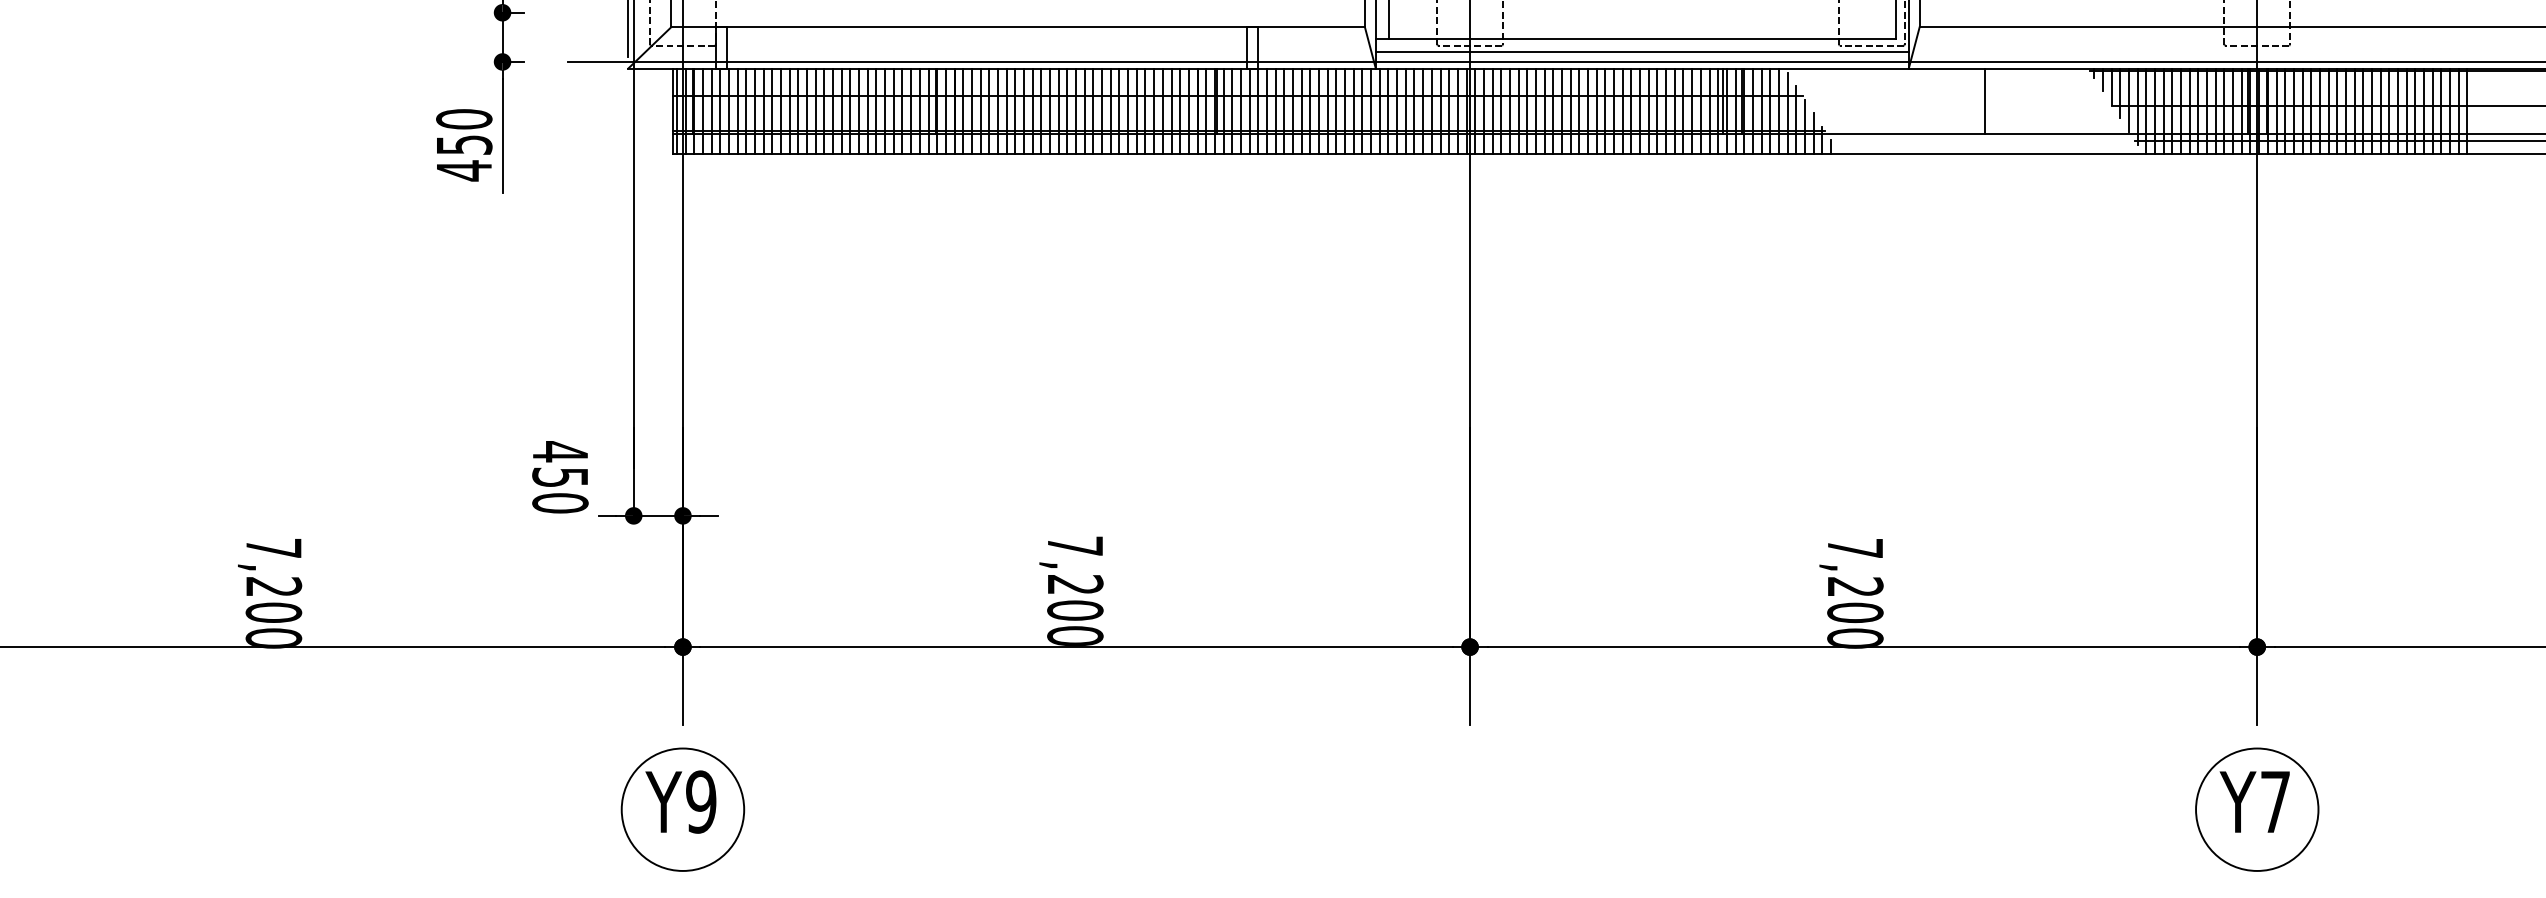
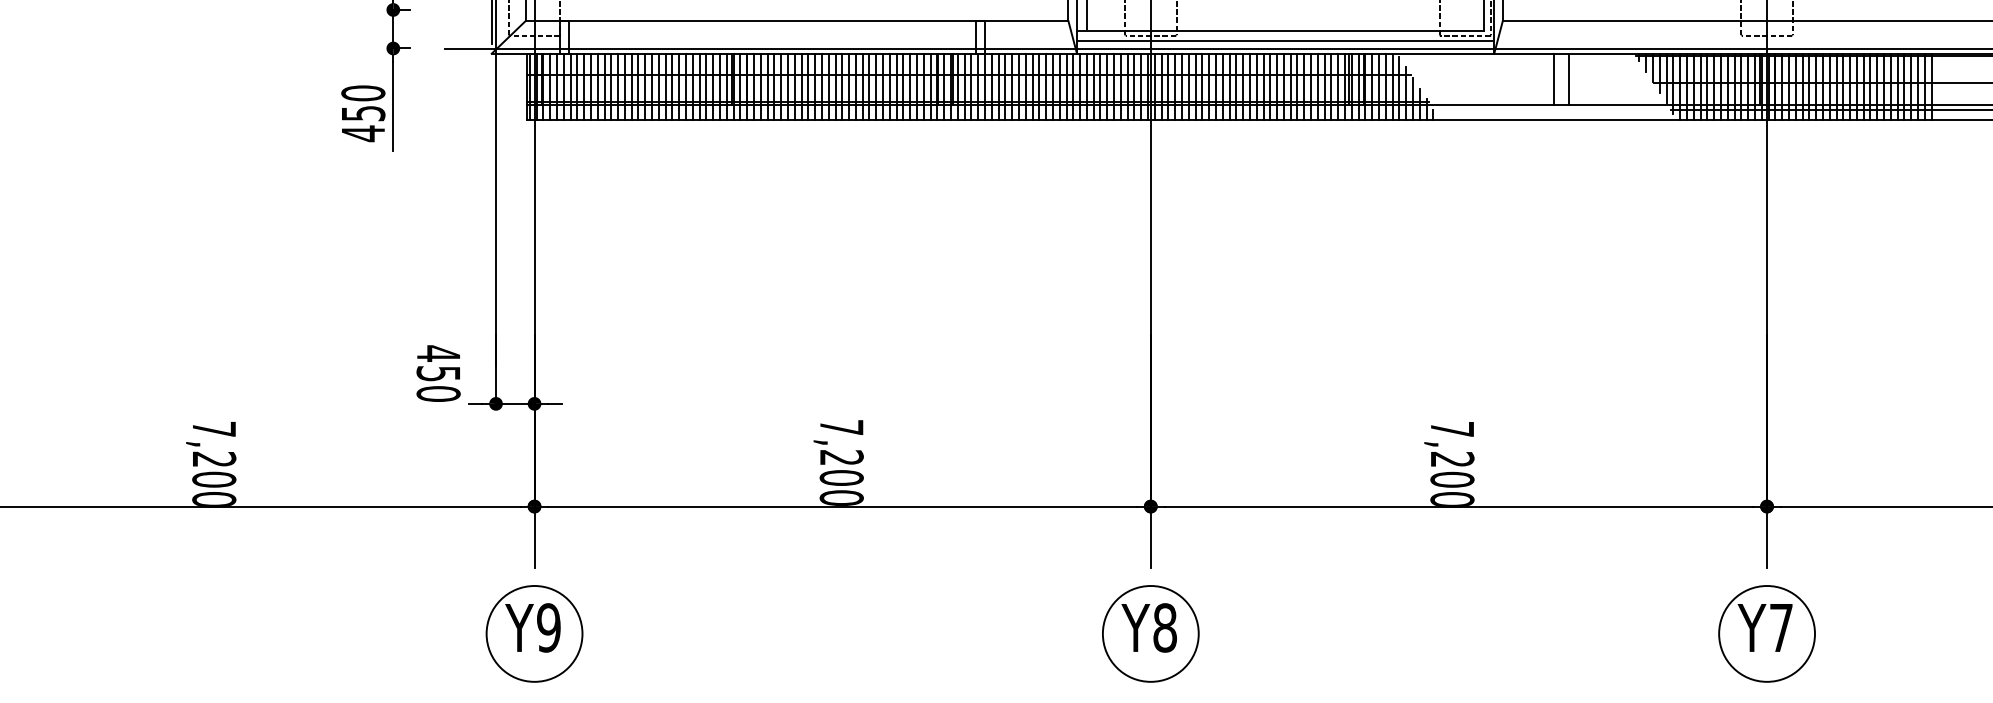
line: (2004, 101) -> (1569, 79), added
part: (1470, 809) -> (1151, 633), added

